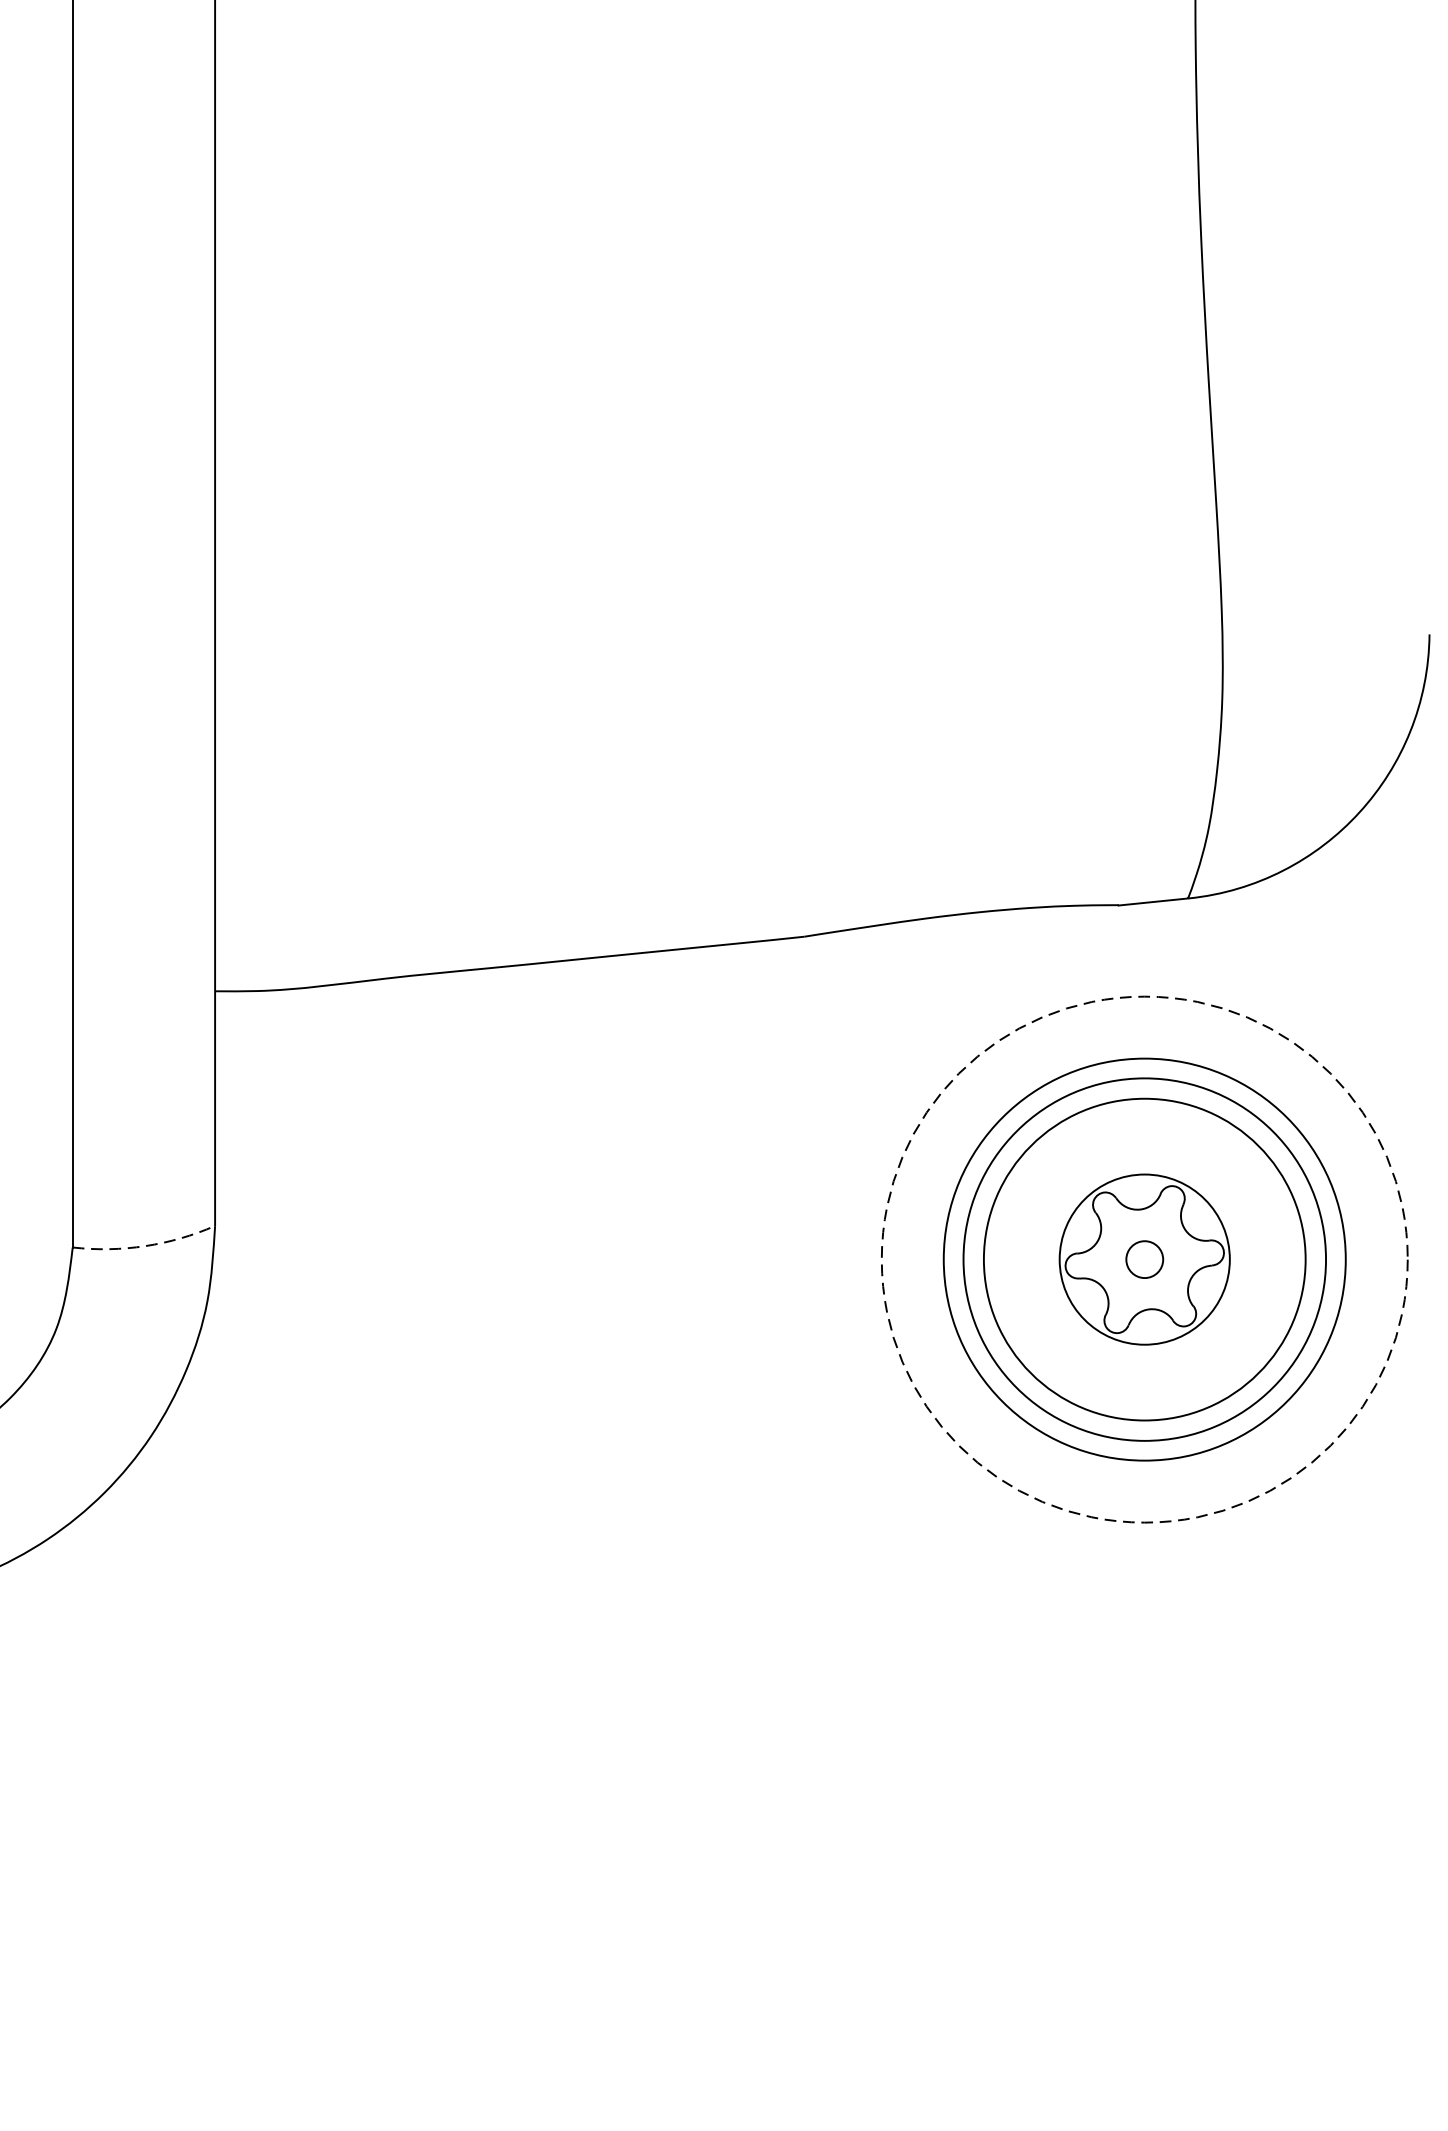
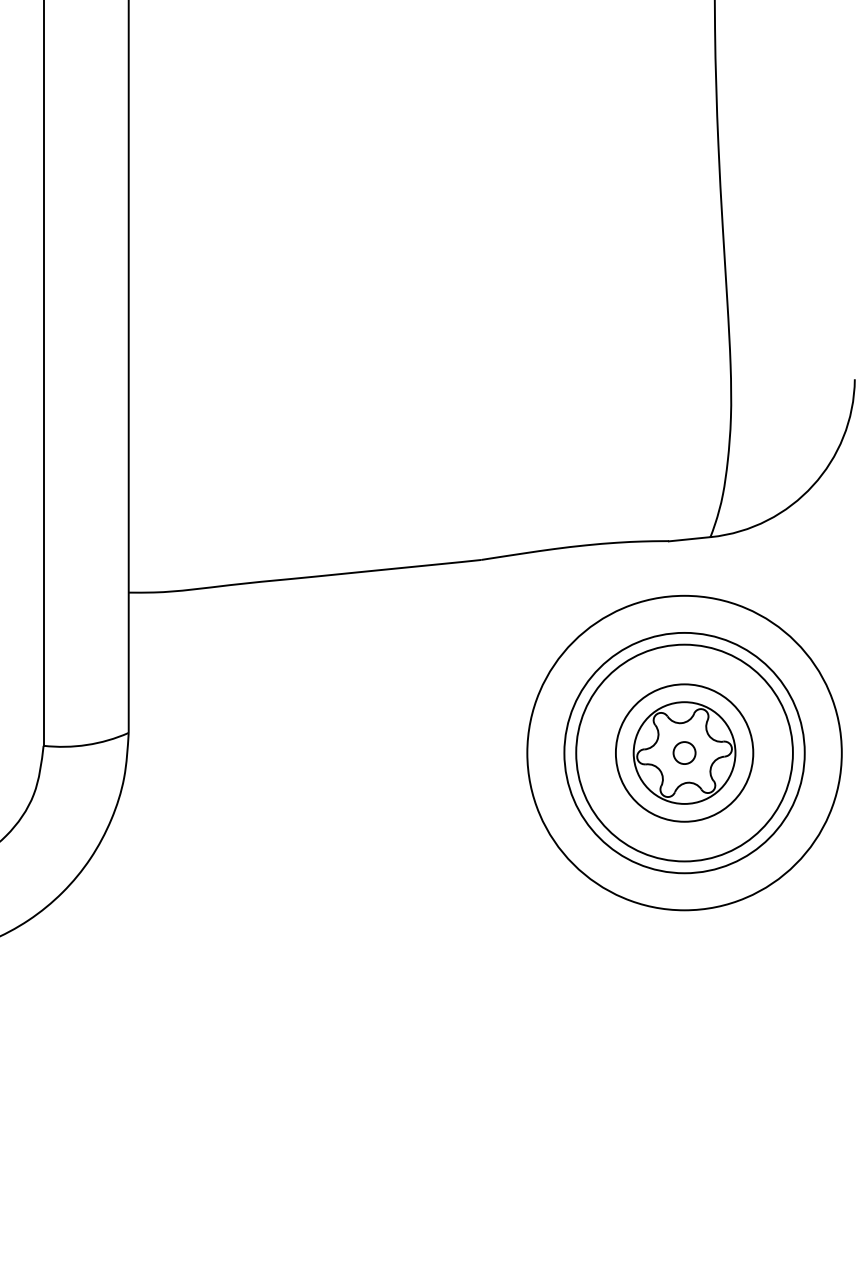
arc: (144, 1246) -> (86, 745), dashed -> solid
circle: (1144, 1258) -> (684, 752), dashed -> solid
circle: (1144, 1258) -> (684, 752), size x0.71

